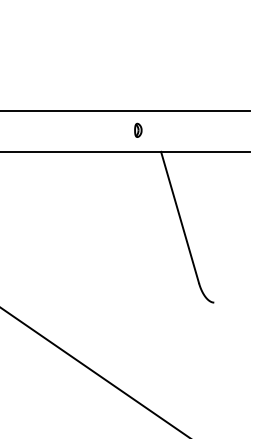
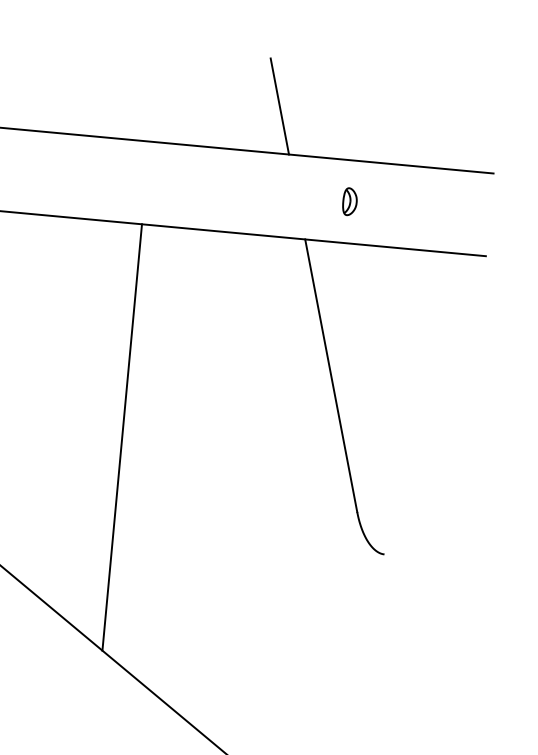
line: (142, 87) -> (279, 105), added
part: (138, 129) -> (350, 200), moved
line: (80, 256) -> (122, 435), added

